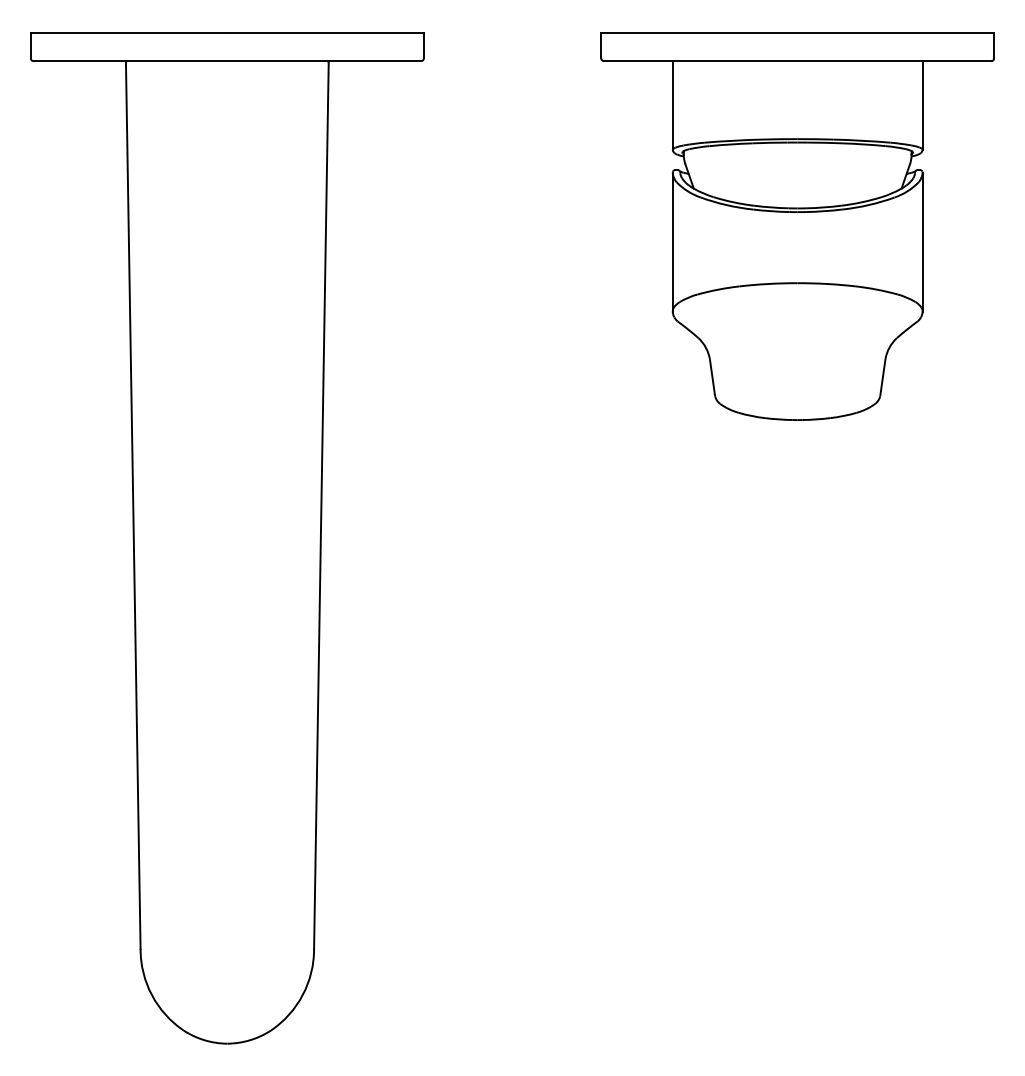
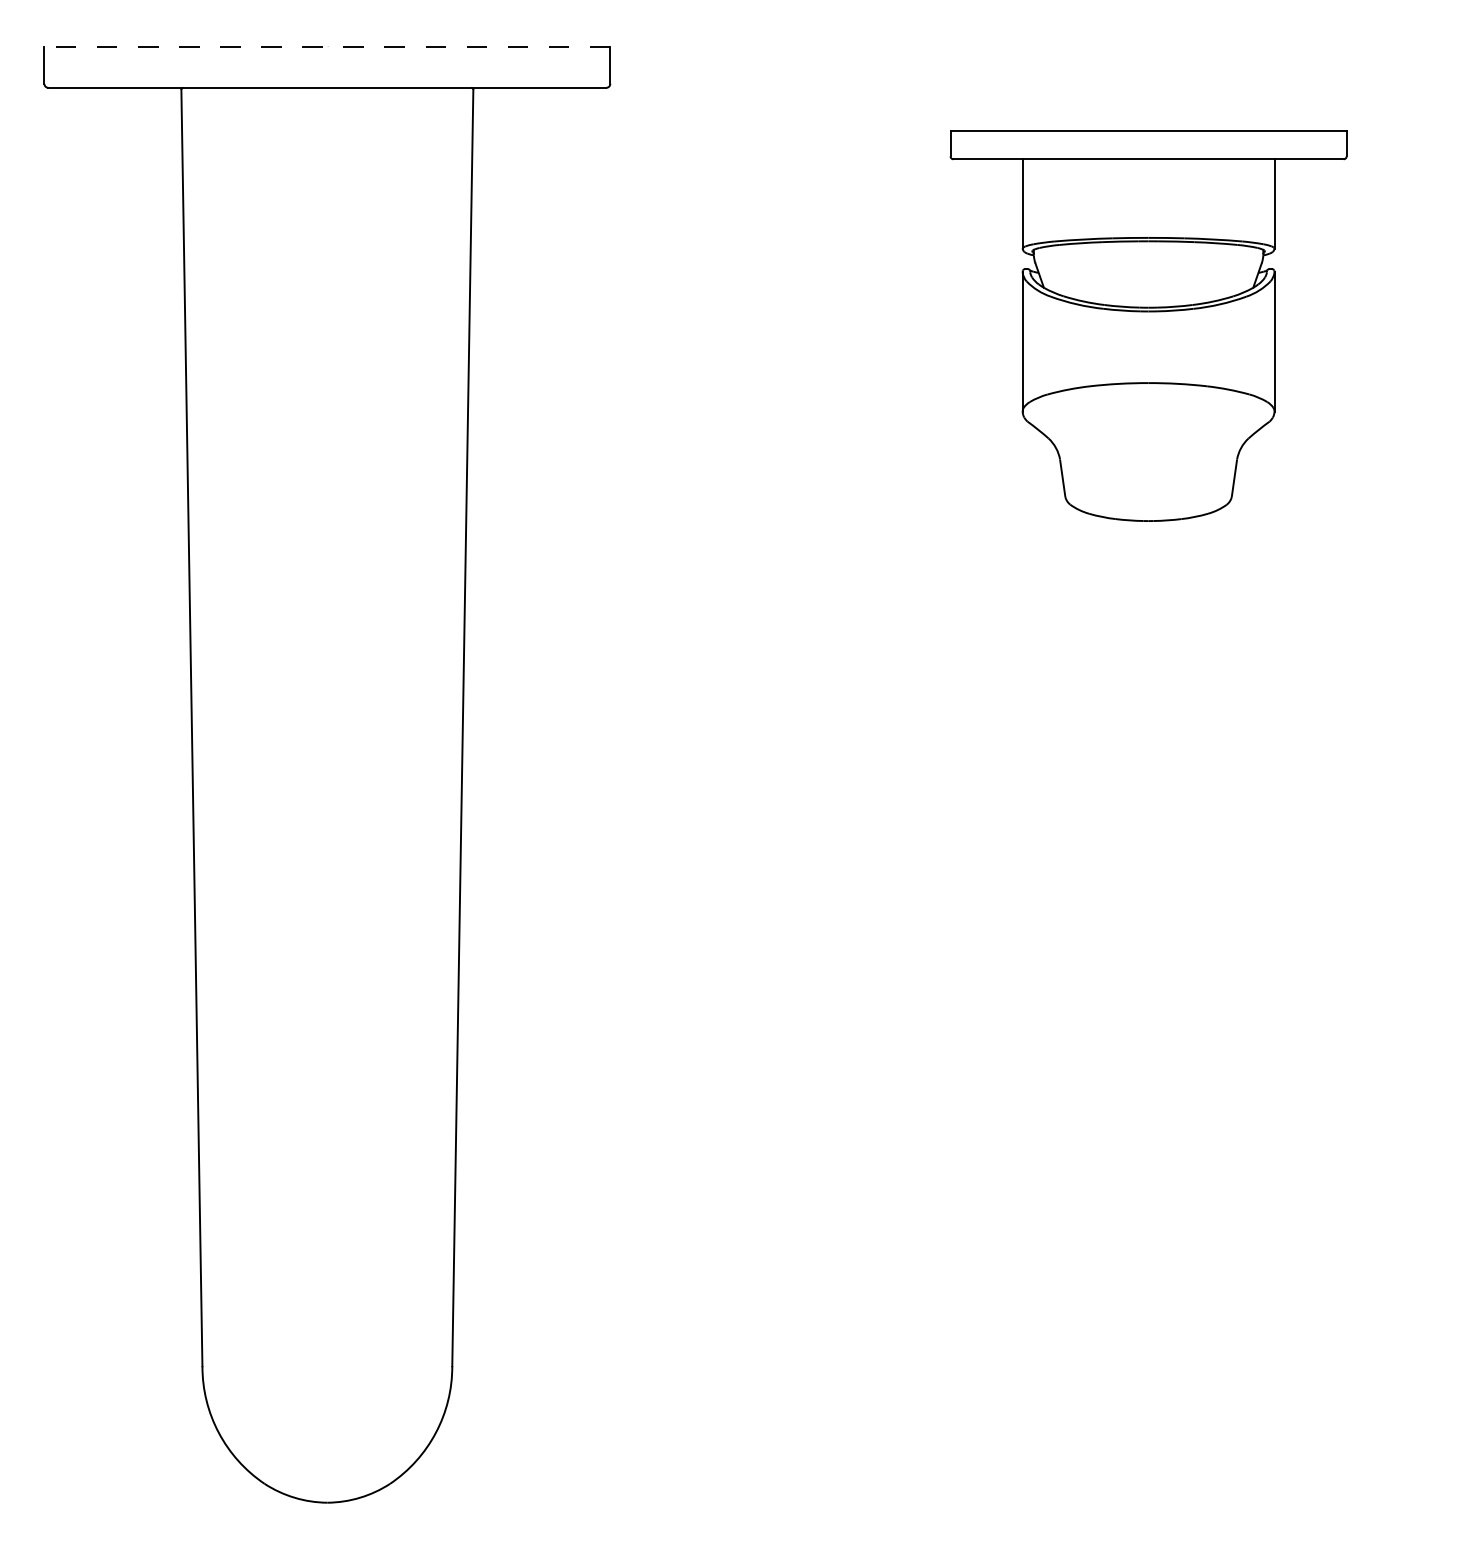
line: (226, 33) -> (326, 48), solid -> dashed
part: (797, 226) -> (1148, 325), size x0.7

